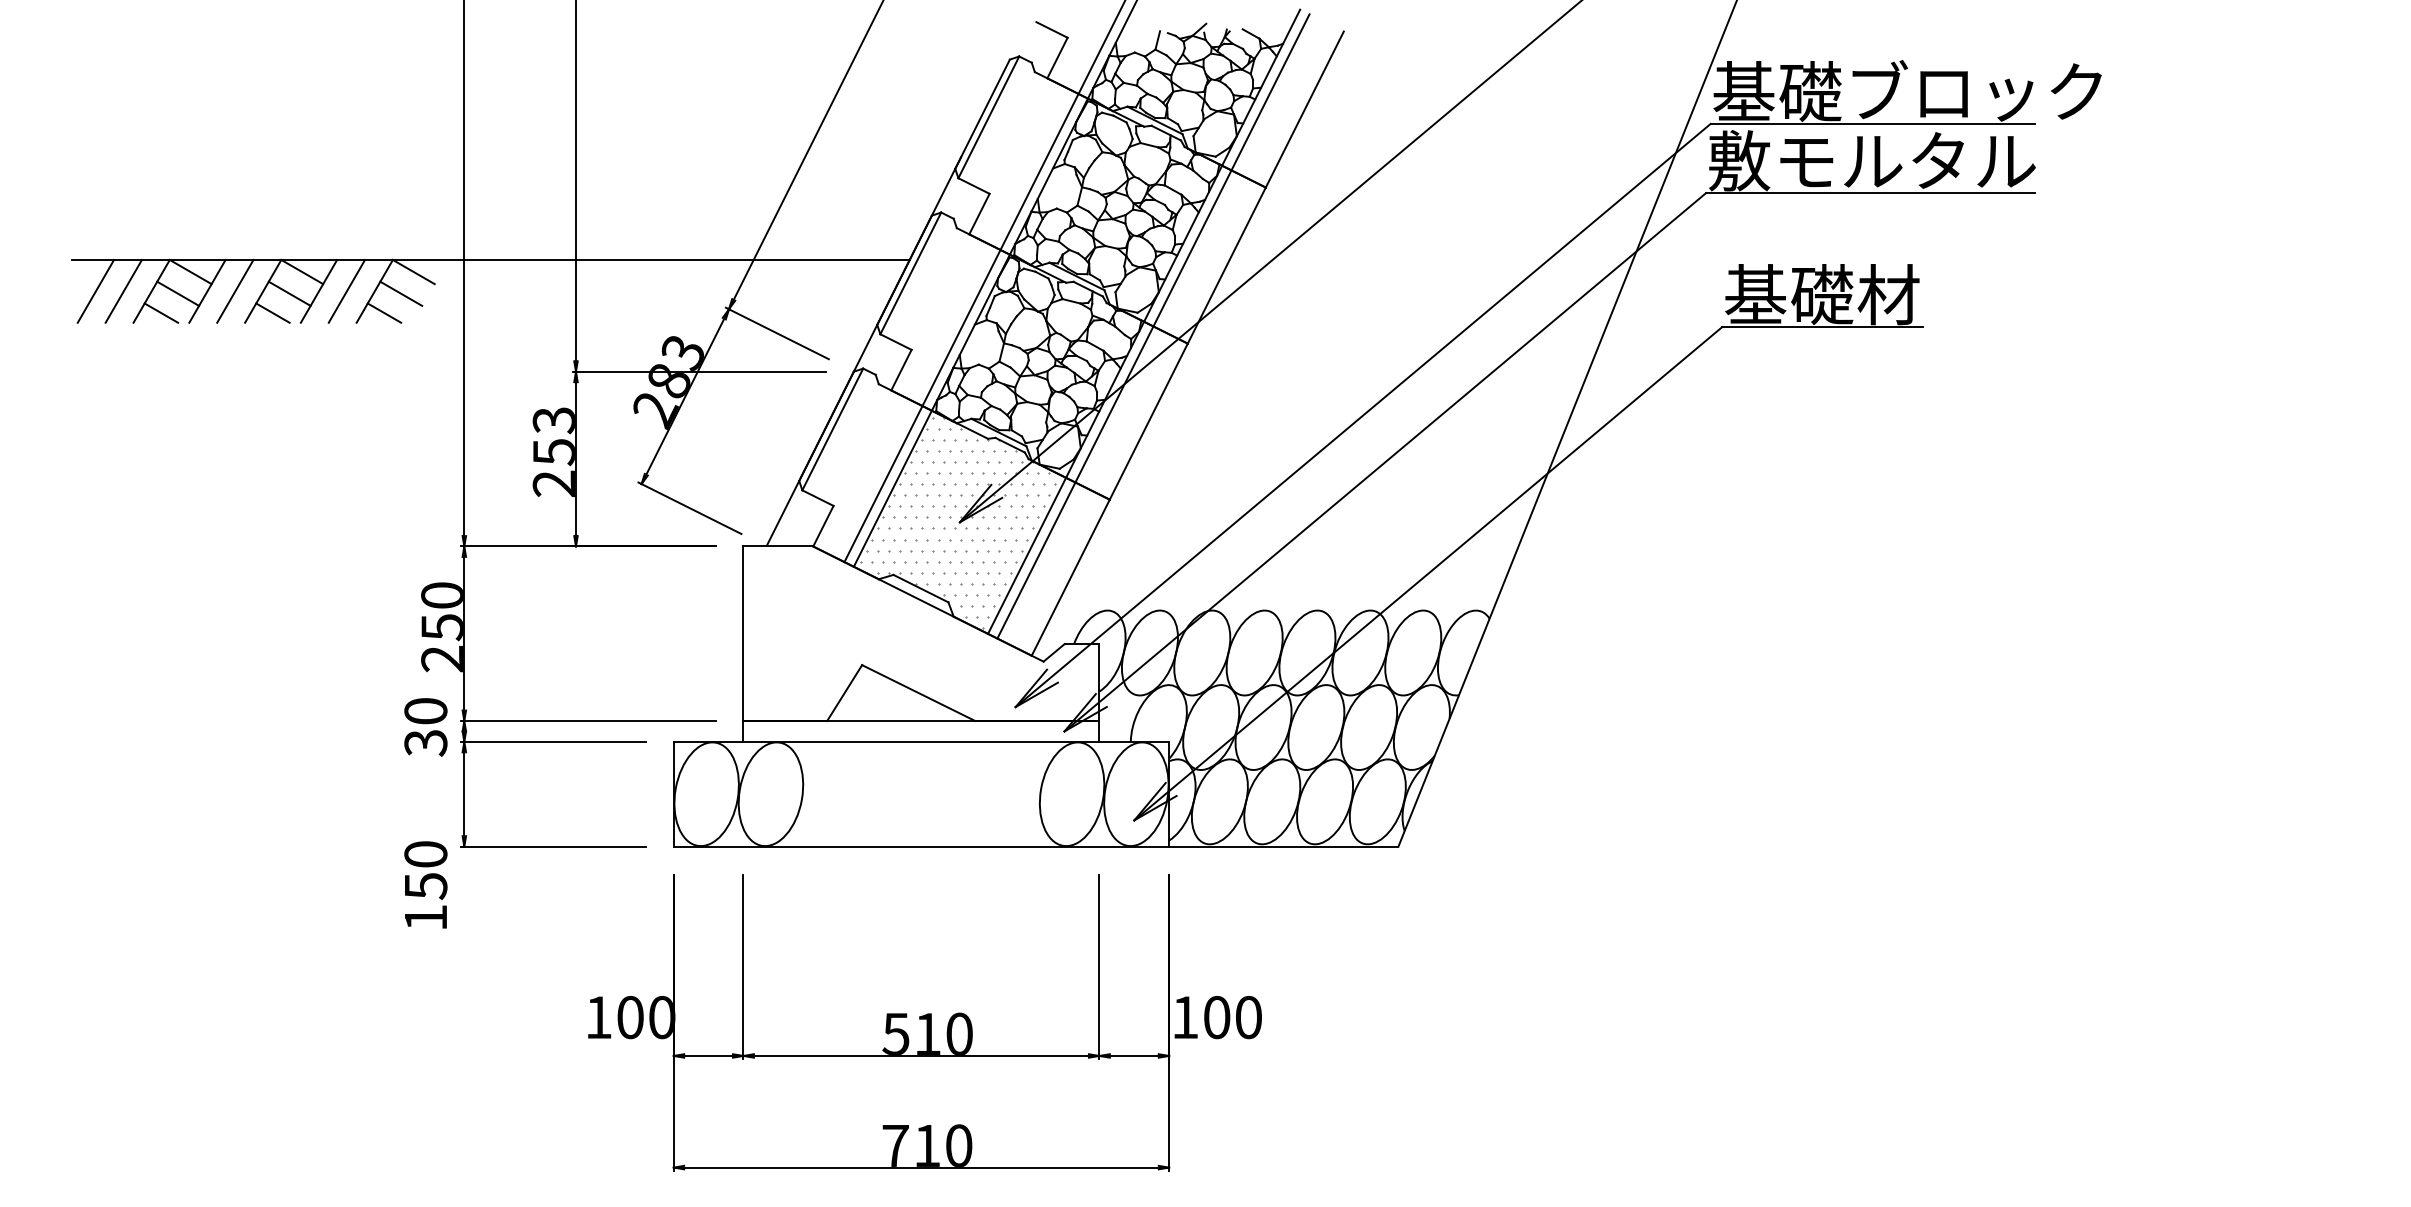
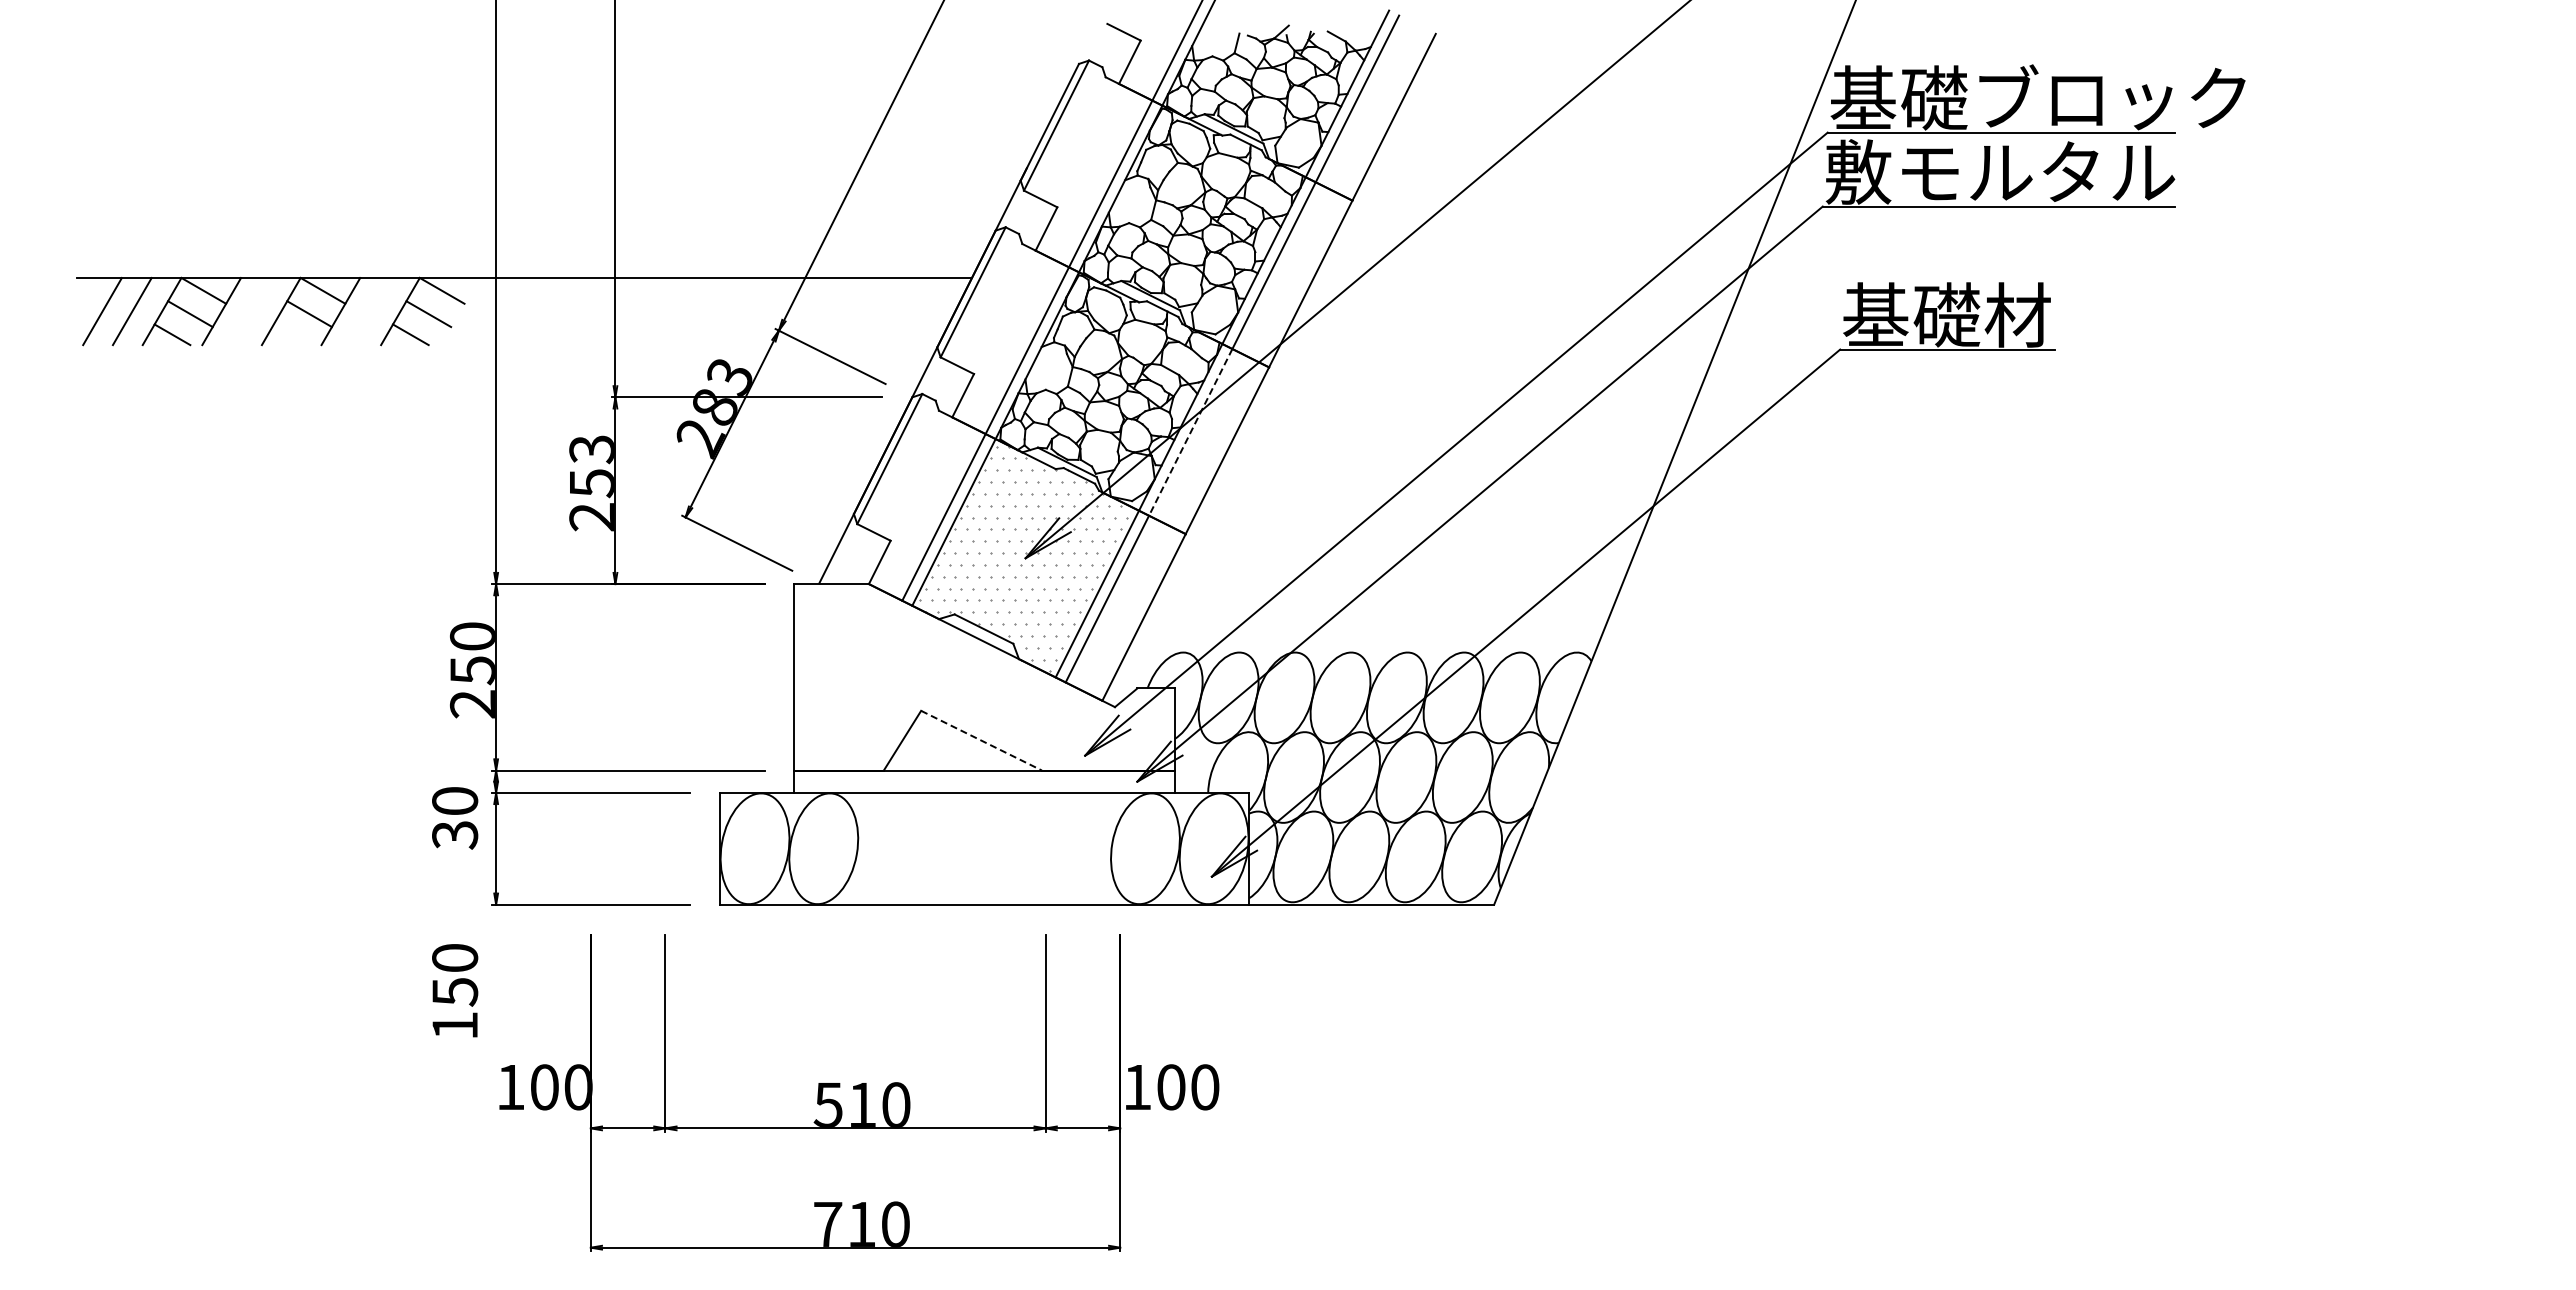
line: (235, 291) -> (251, 311), removed
line: (346, 291) -> (370, 311), removed
line: (272, 312) -> (291, 334), removed
line: (1114, 404) -> (1190, 432), solid -> dashed
line: (918, 692) -> (981, 740), solid -> dashed
text: (426, 727) -> (455, 818), moved
text: (426, 884) -> (455, 990), moved
part: (925, 1022) -> (859, 1092), moved

